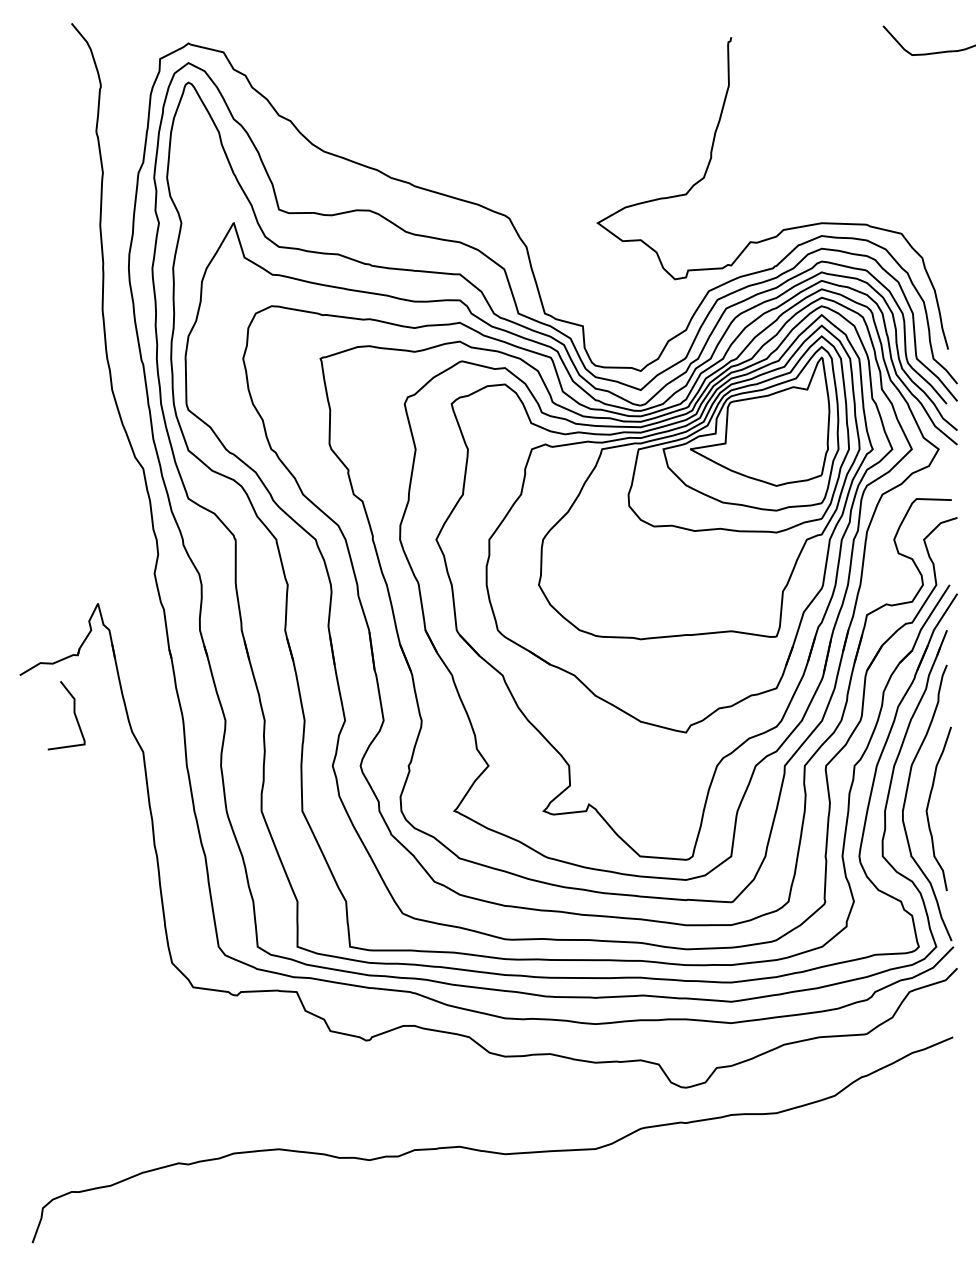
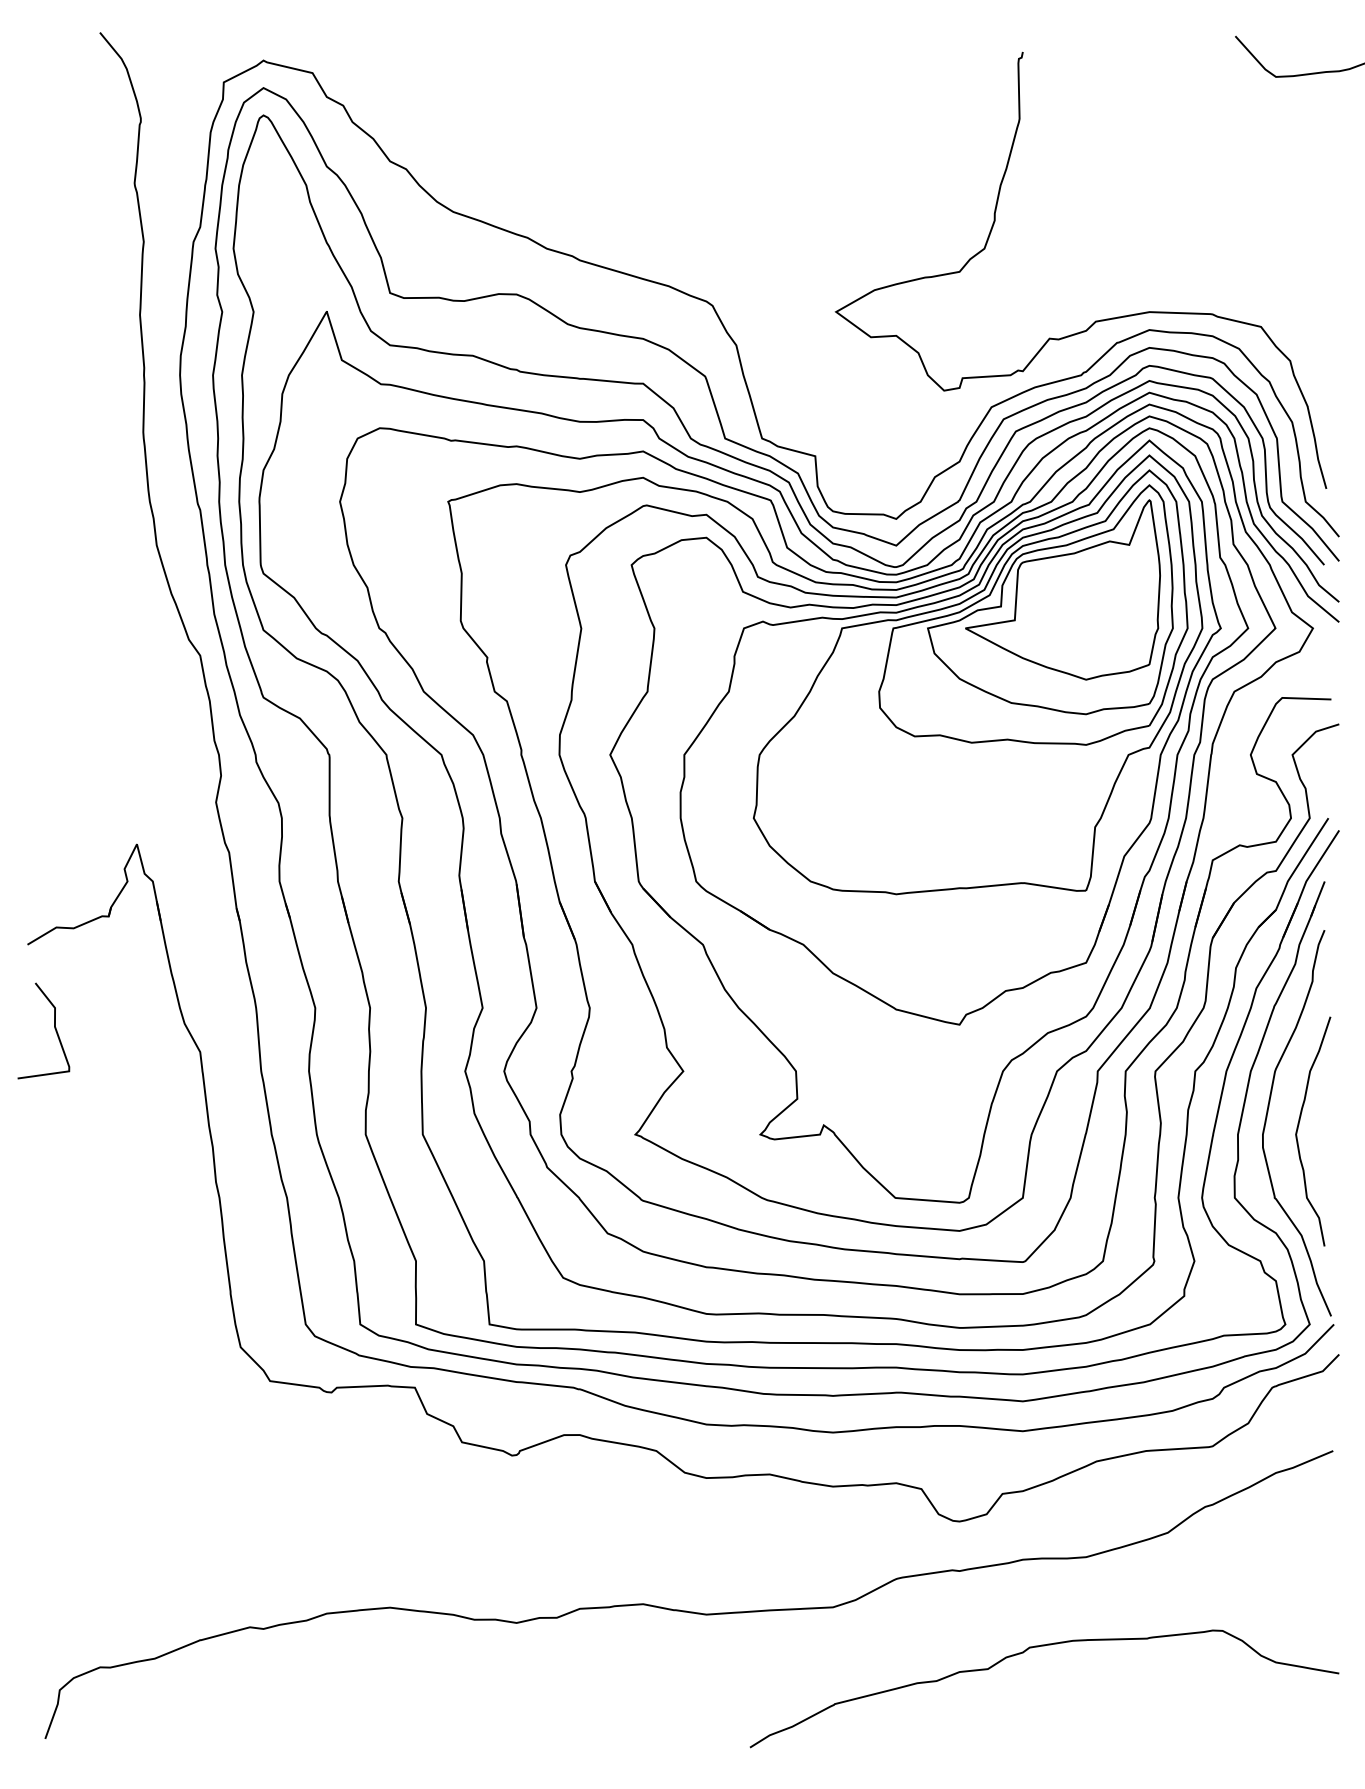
curve: (74, 713) -> (54, 1028), moved
curve: (731, 1182) -> (1023, 1653), added

